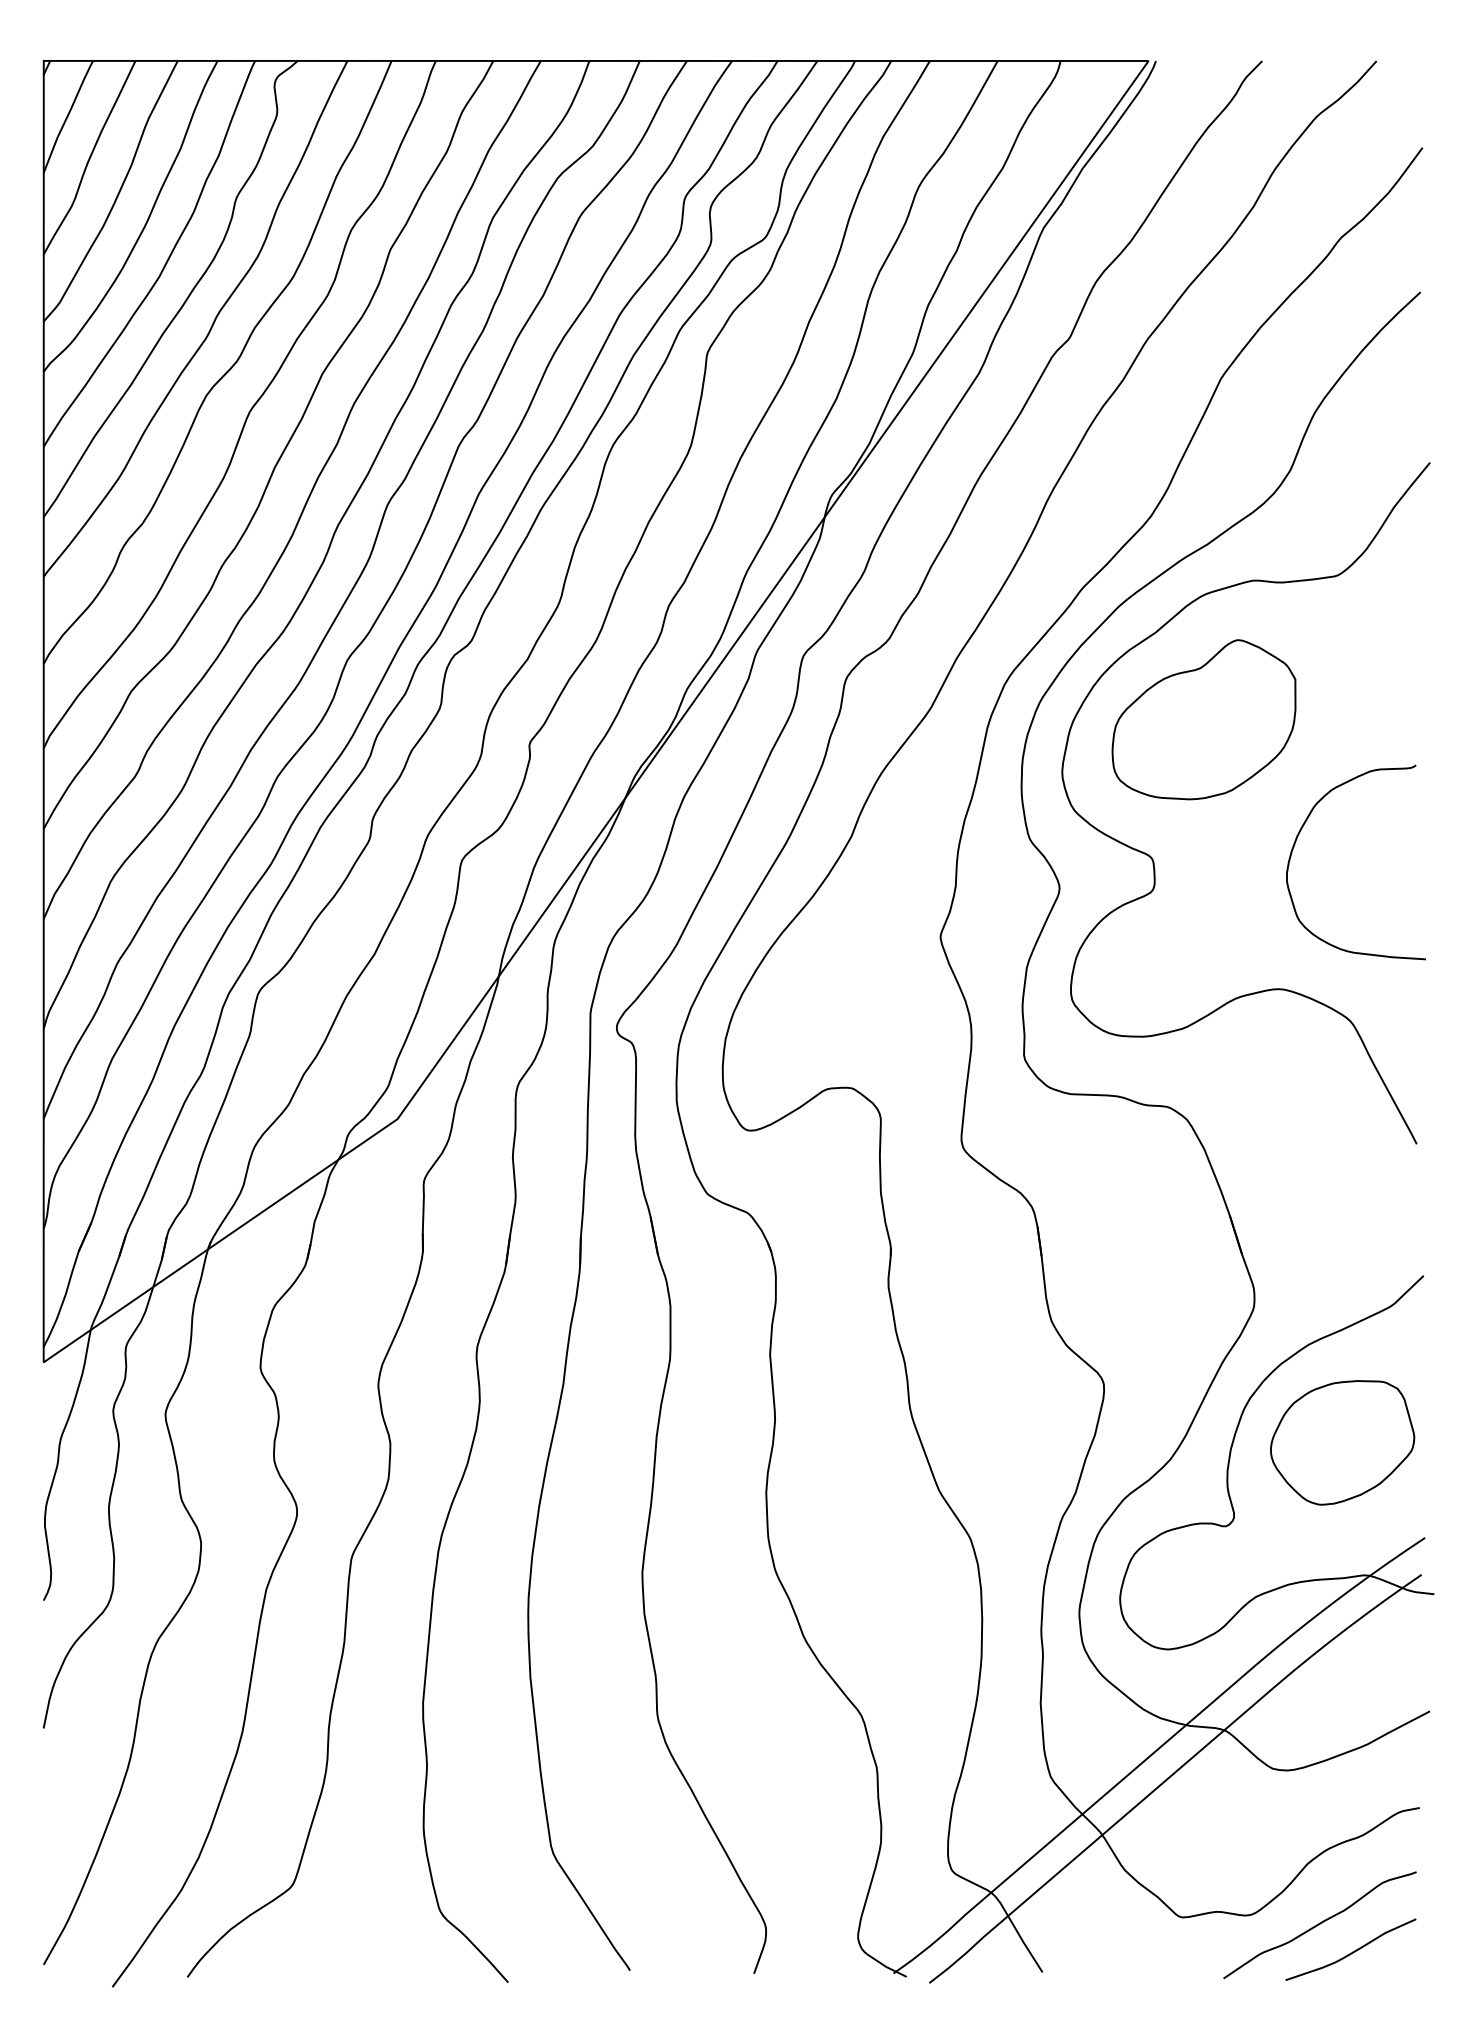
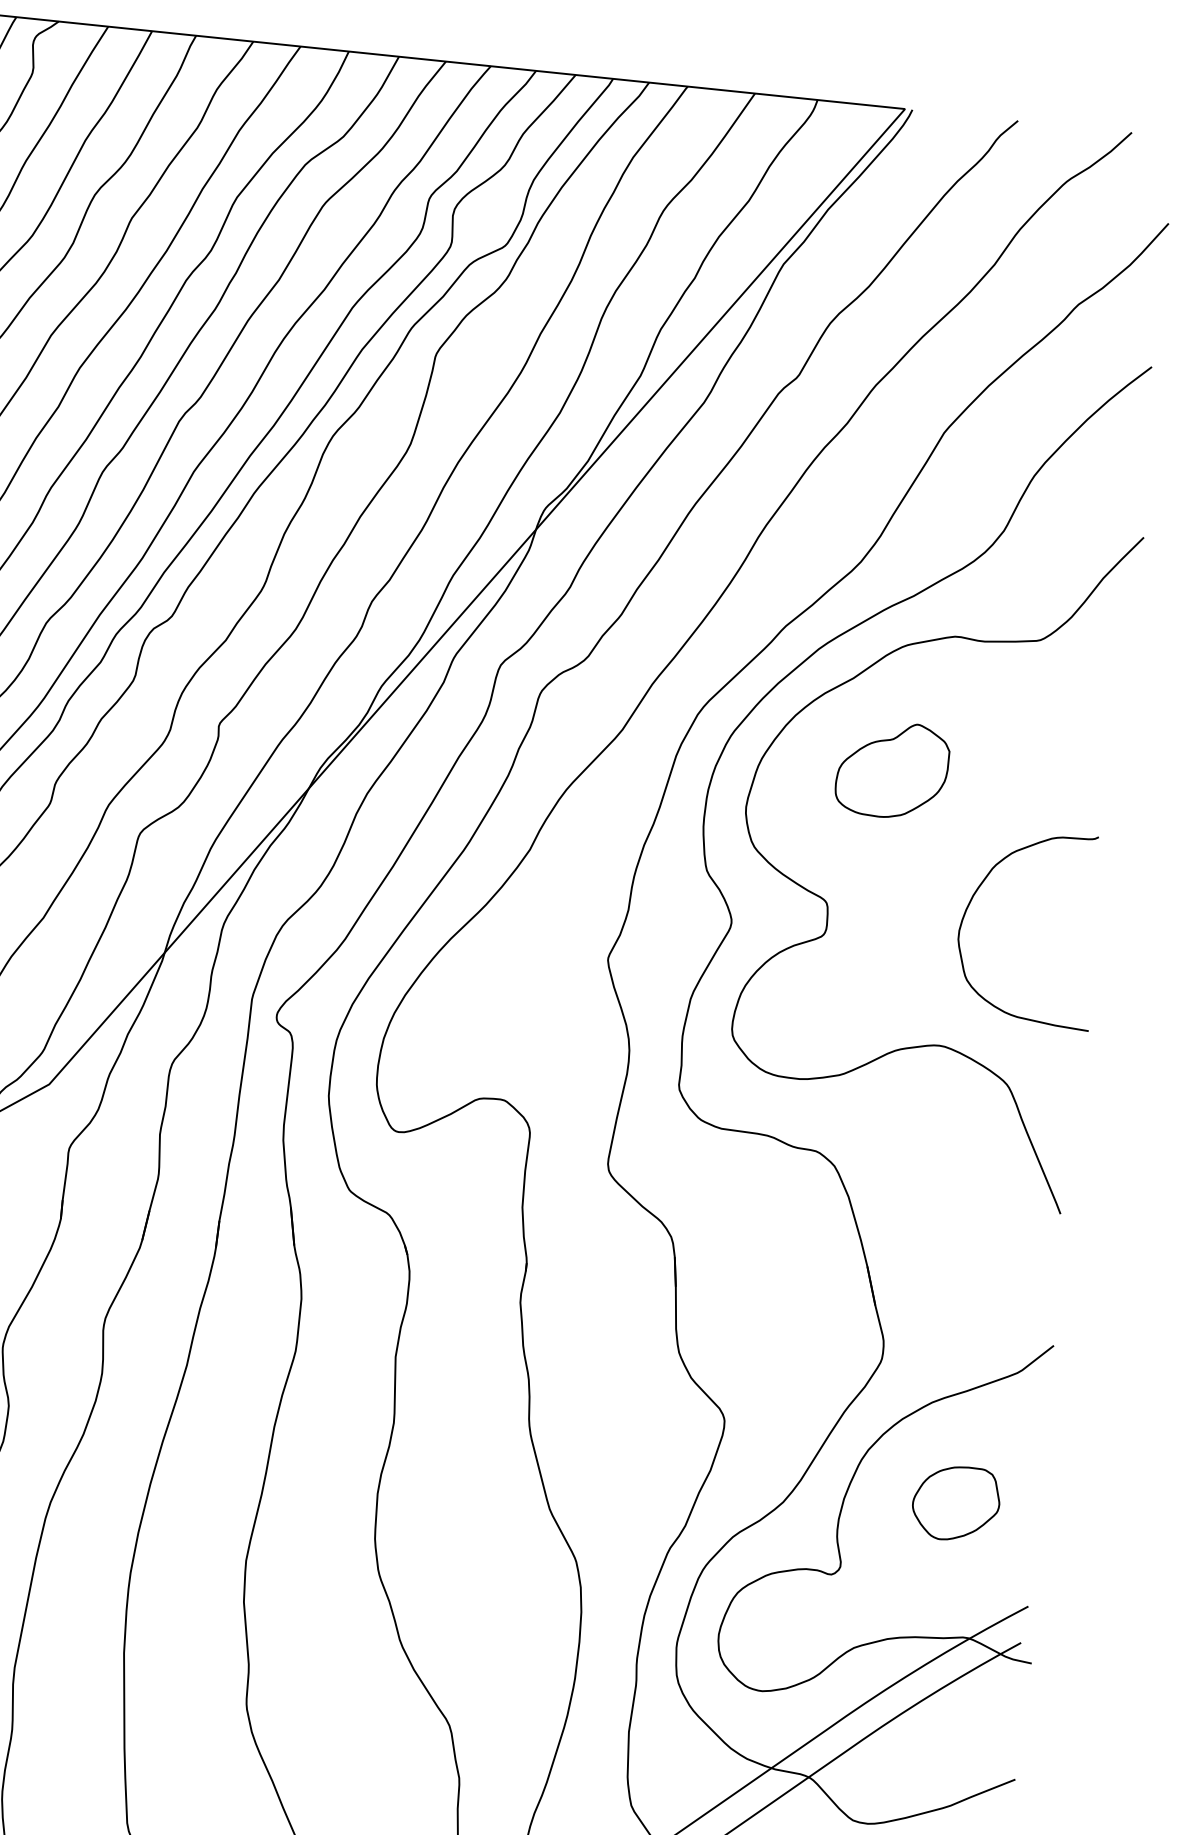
part: (1203, 719) -> (892, 769), size x0.6
part: (1342, 1442) -> (955, 1503), size x0.6

